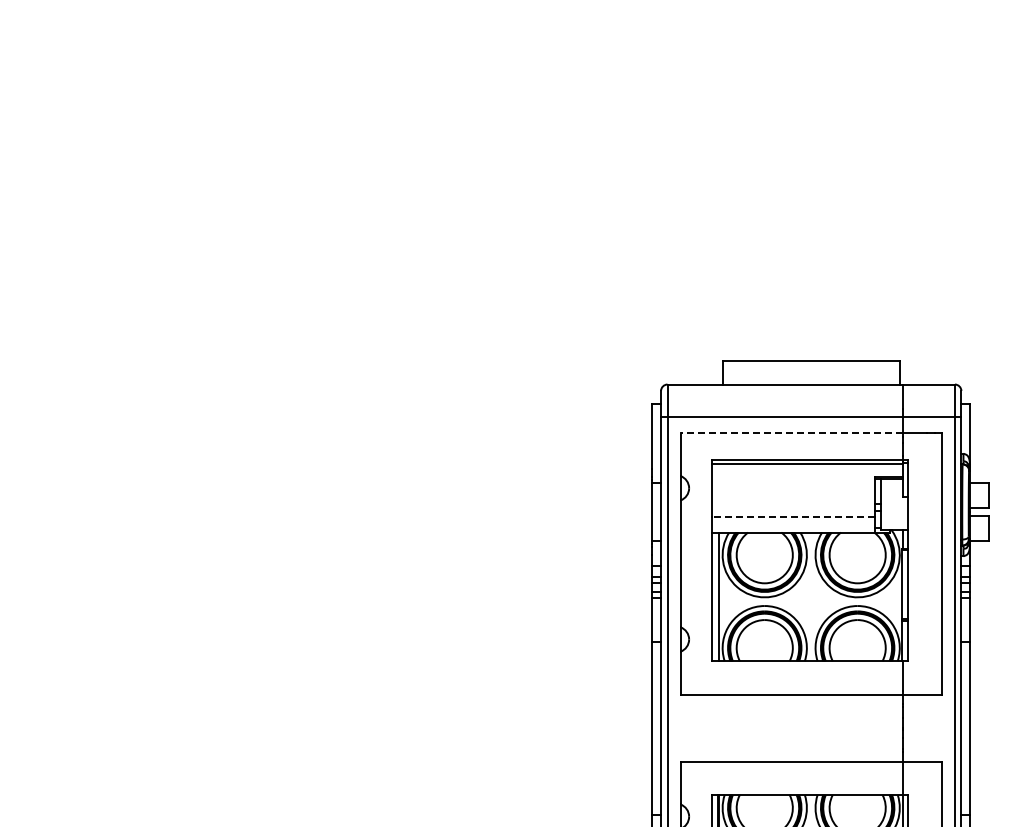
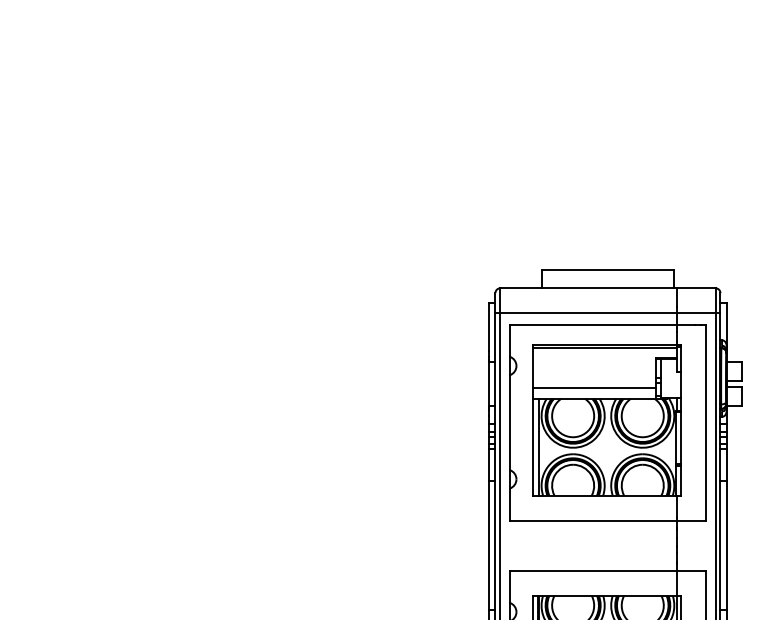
line: (791, 433) -> (593, 324), dashed -> solid
line: (793, 517) -> (594, 387), dashed -> solid

